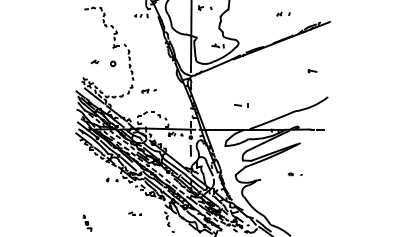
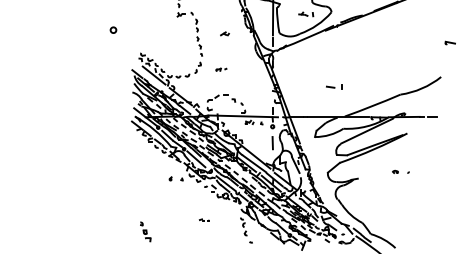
part: (94, 61) -> (224, 33), moved
circle: (113, 63) -> (113, 29), moved
part: (312, 71) -> (450, 43), moved
part: (148, 90) -> (220, 68), size x0.6
part: (134, 213) -> (203, 219), size x0.6

